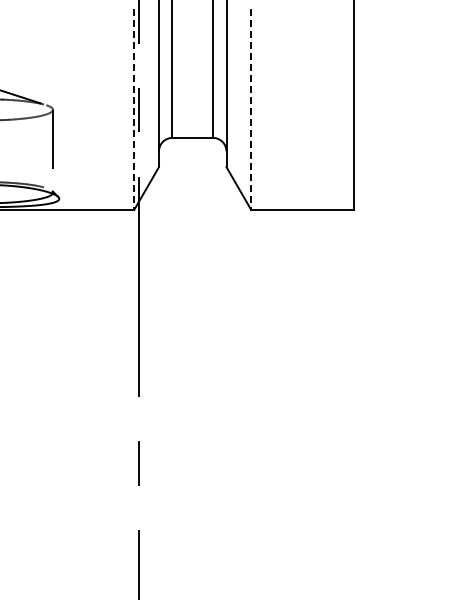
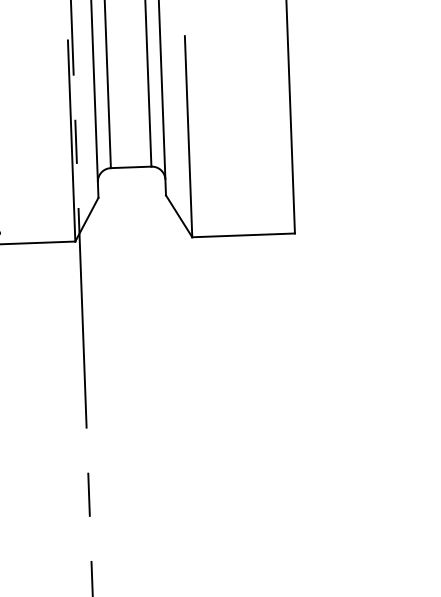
line: (134, 109) -> (71, 141), dashed -> solid
line: (251, 109) -> (188, 136), dashed -> solid

